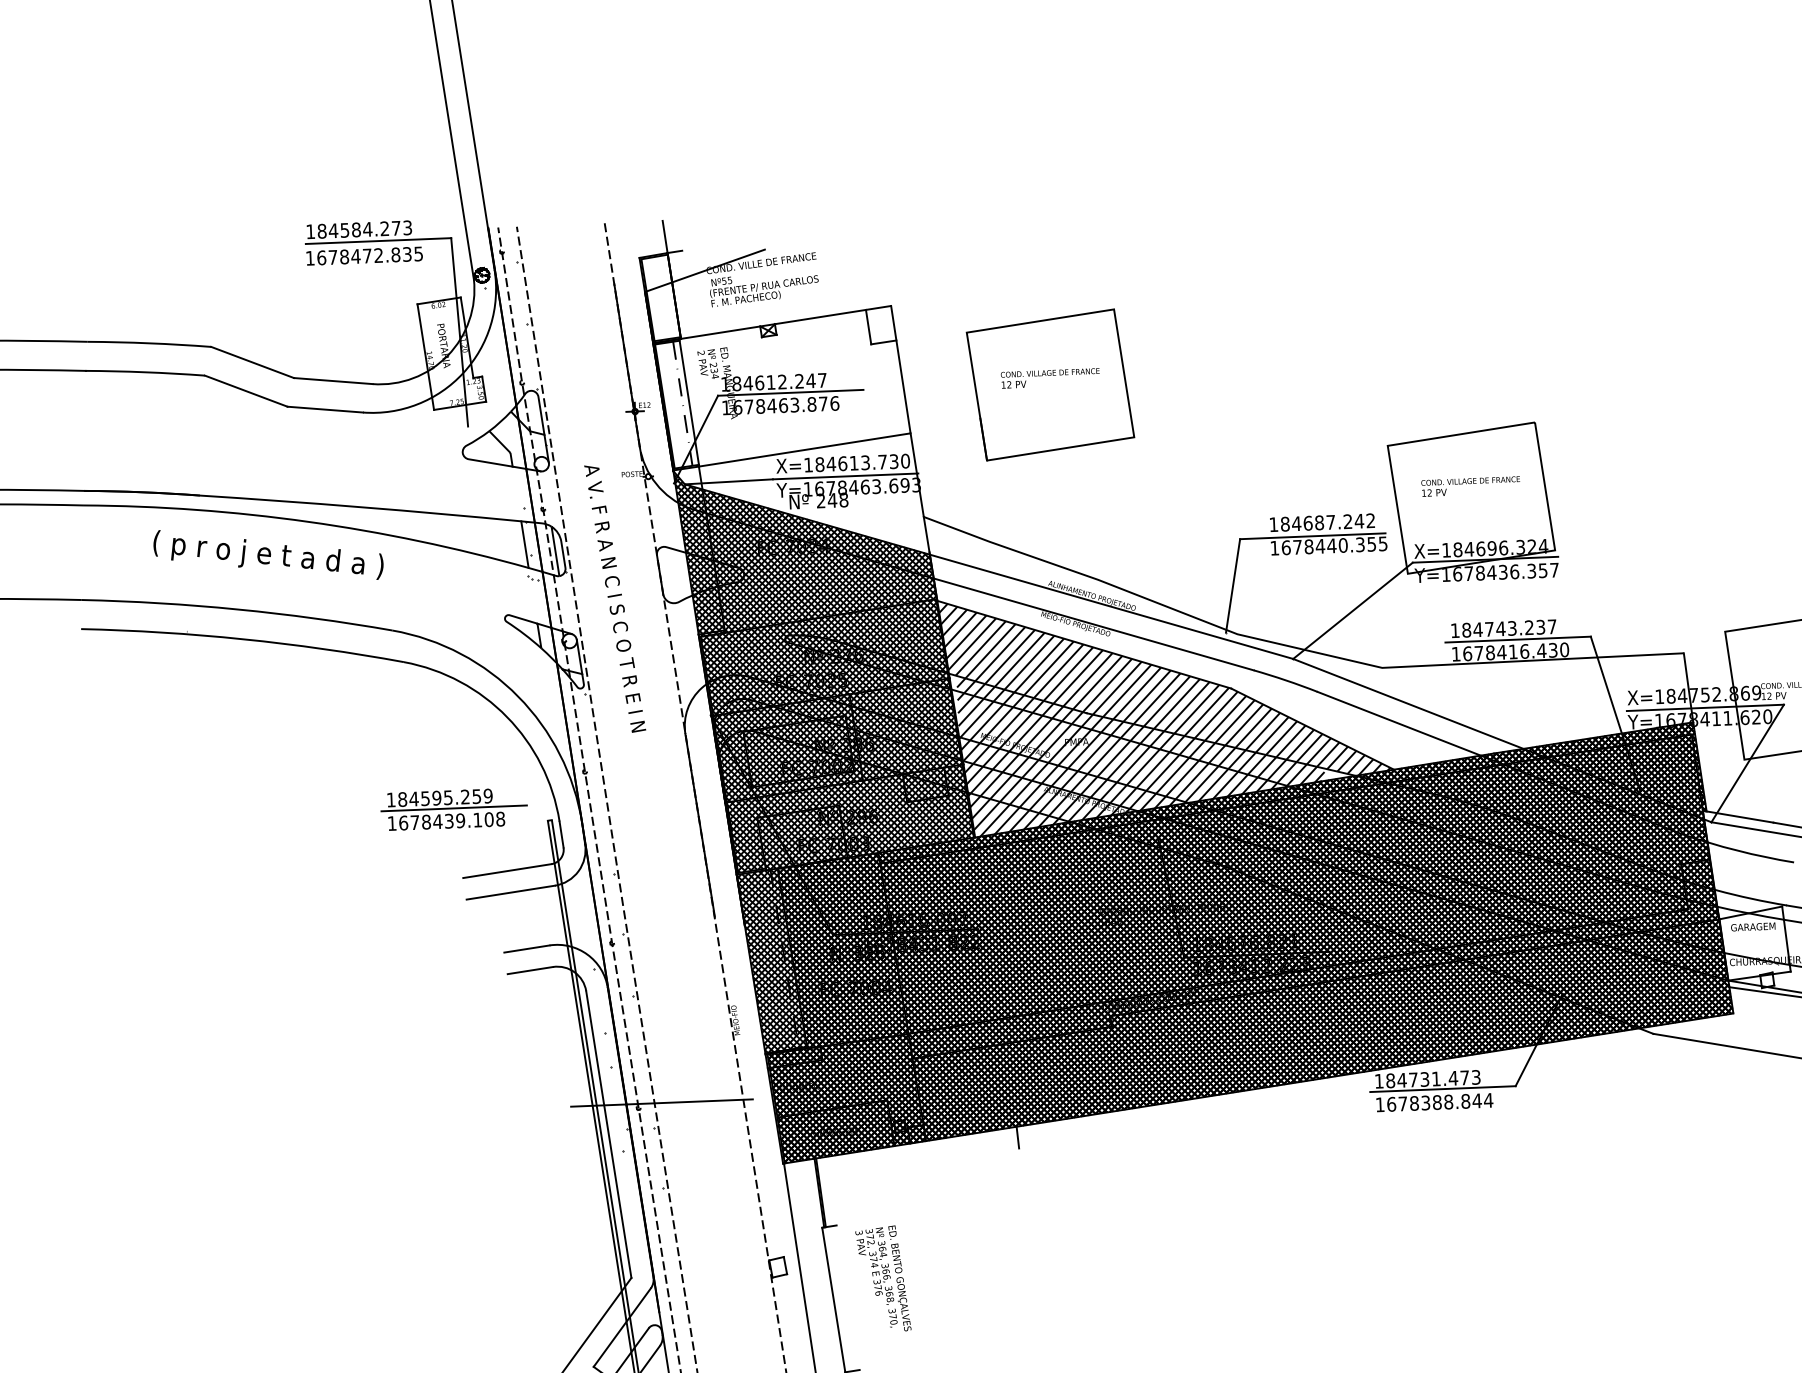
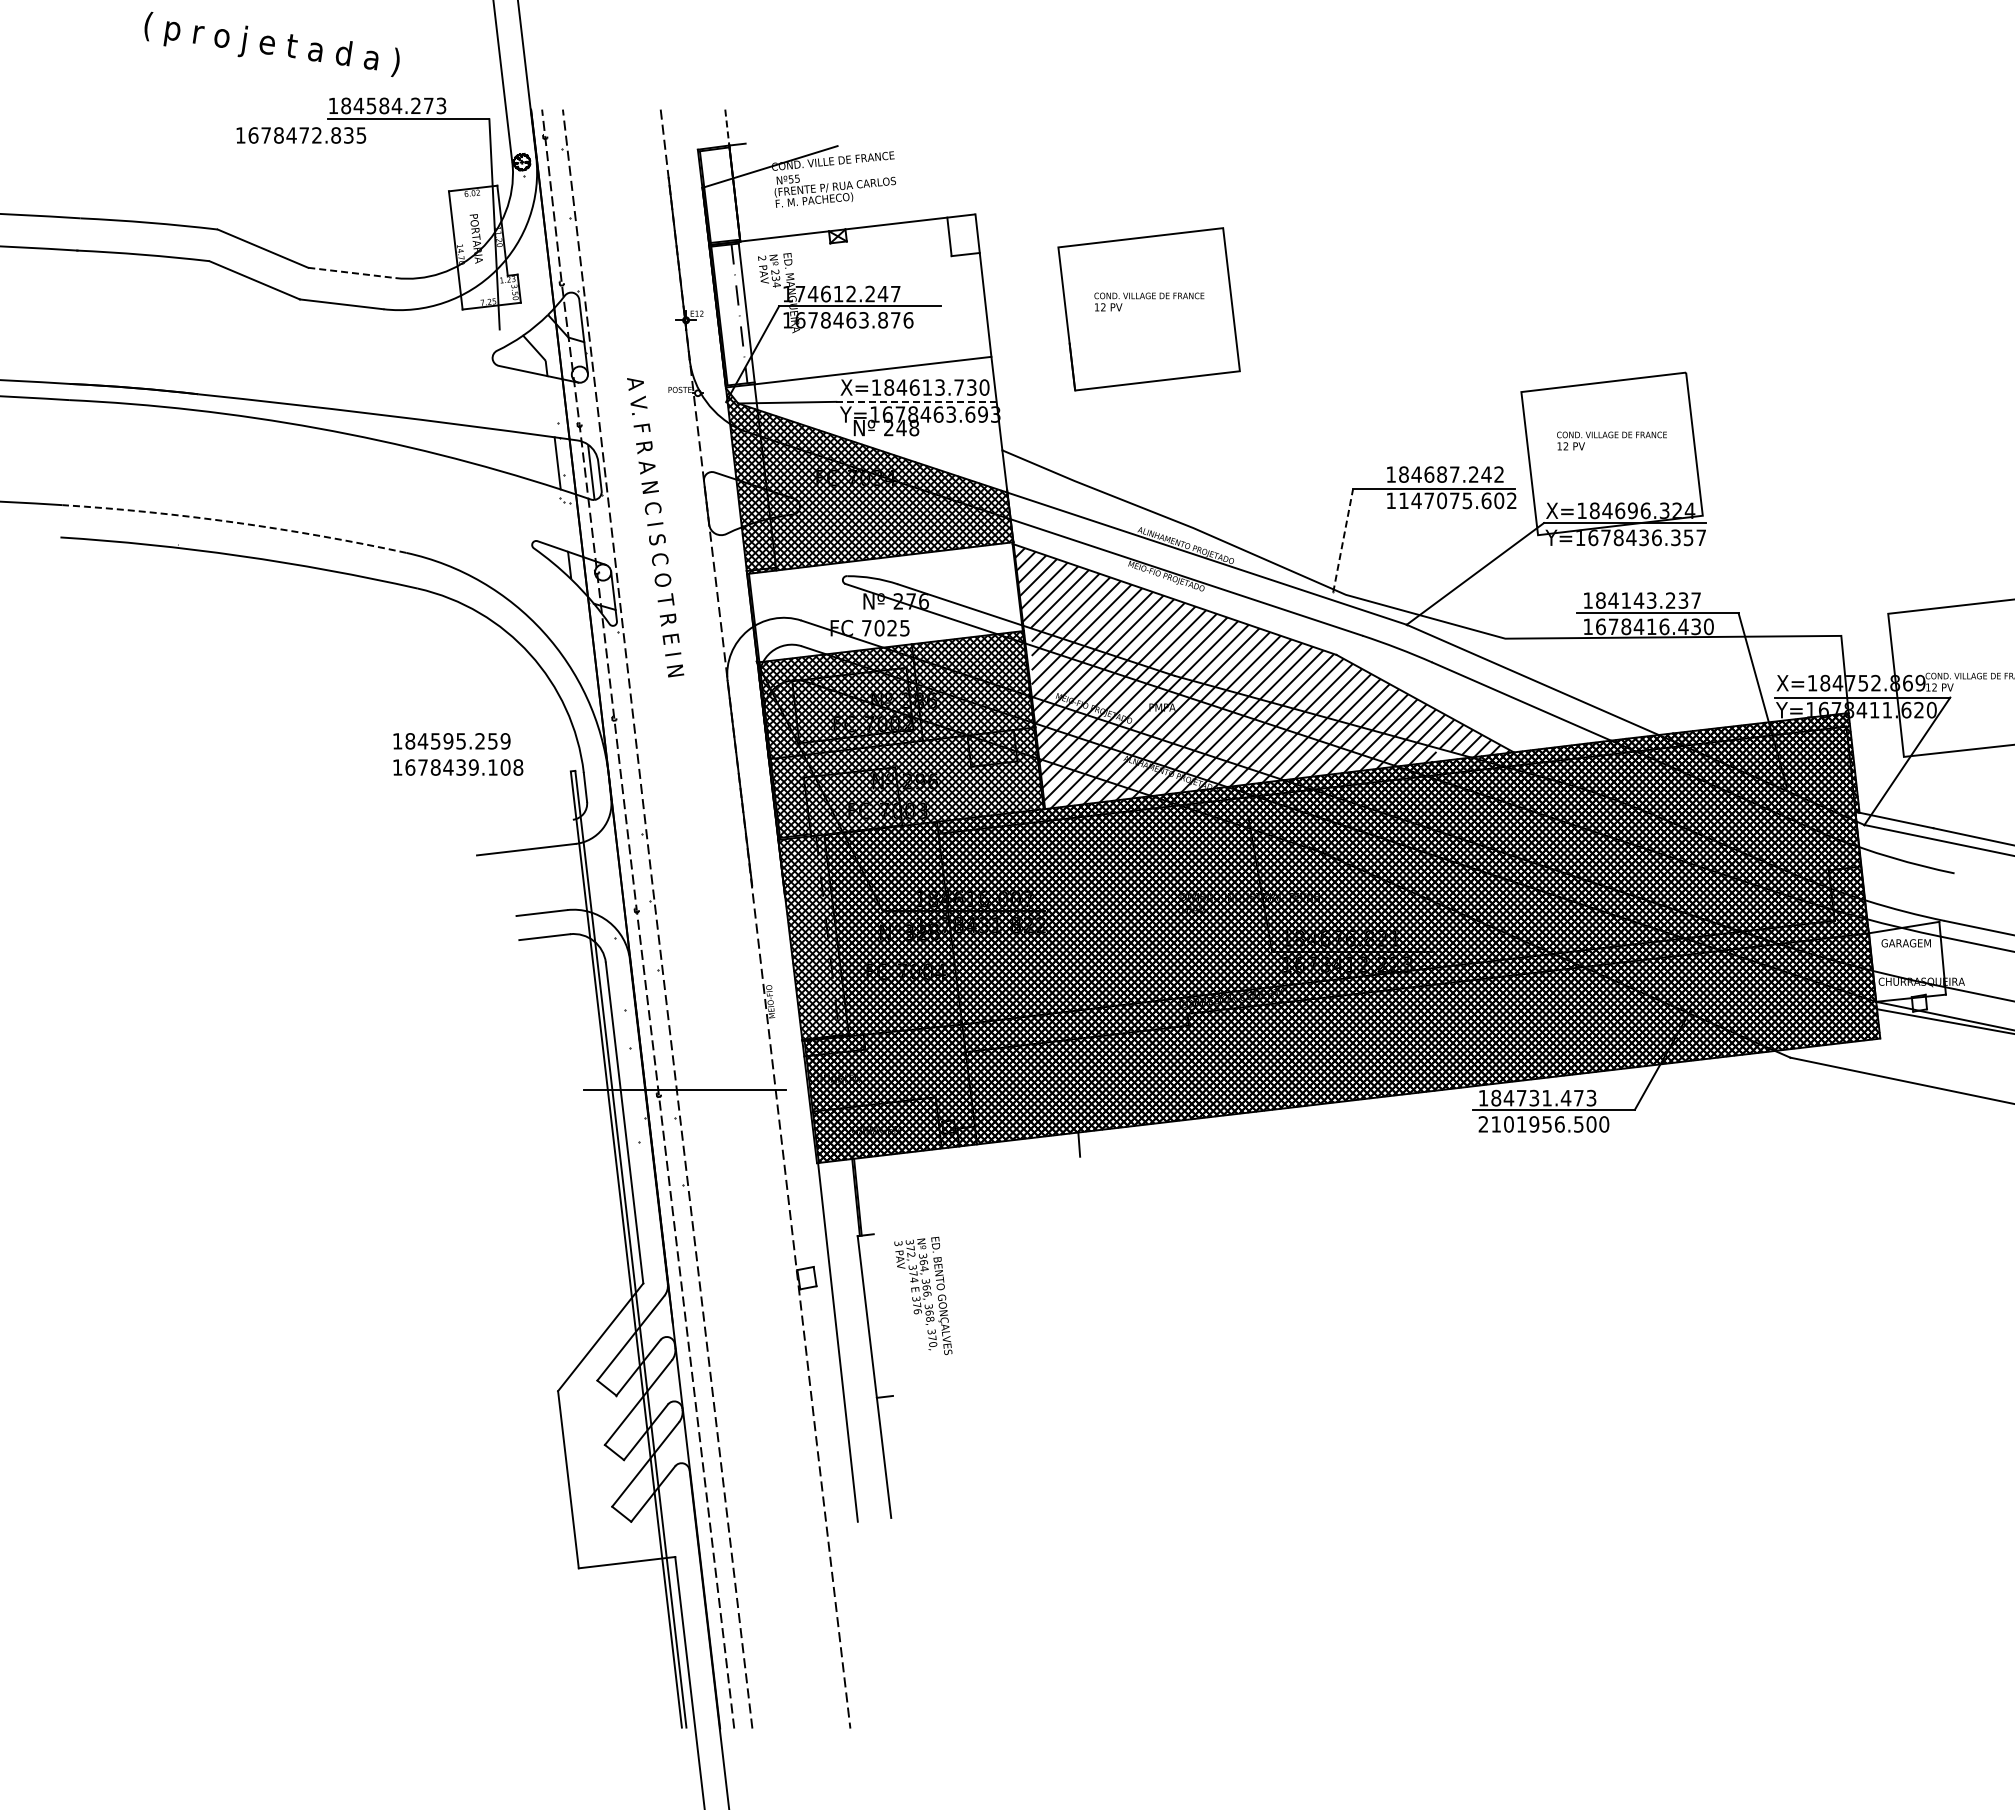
line: (665, 237) -> (727, 128), solid -> dashed
text: (364, 256) -> (301, 135), moved
line: (332, 380) -> (351, 272), solid -> dashed
text: (736, 383) -> (800, 293), 184612.247 -> 174612.247
line: (845, 476) -> (917, 401), solid -> dashed
text: (1334, 545) -> (1457, 500), 1678440.355 -> 1147075.602
text: (267, 555) -> (271, 44), moved
line: (1233, 585) -> (1343, 540), solid -> dashed
arc: (237, 609) -> (235, 522), solid -> dashed
text: (1488, 629) -> (1625, 600), 184743.237 -> 184143.237
hatch: (825, 657) -> (886, 602), removed
line: (454, 808) -> (467, 753), removed
line: (507, 871) -> (523, 825), removed
text: (1434, 1102) -> (1543, 1124), 1678388.844 -> 2101956.500

